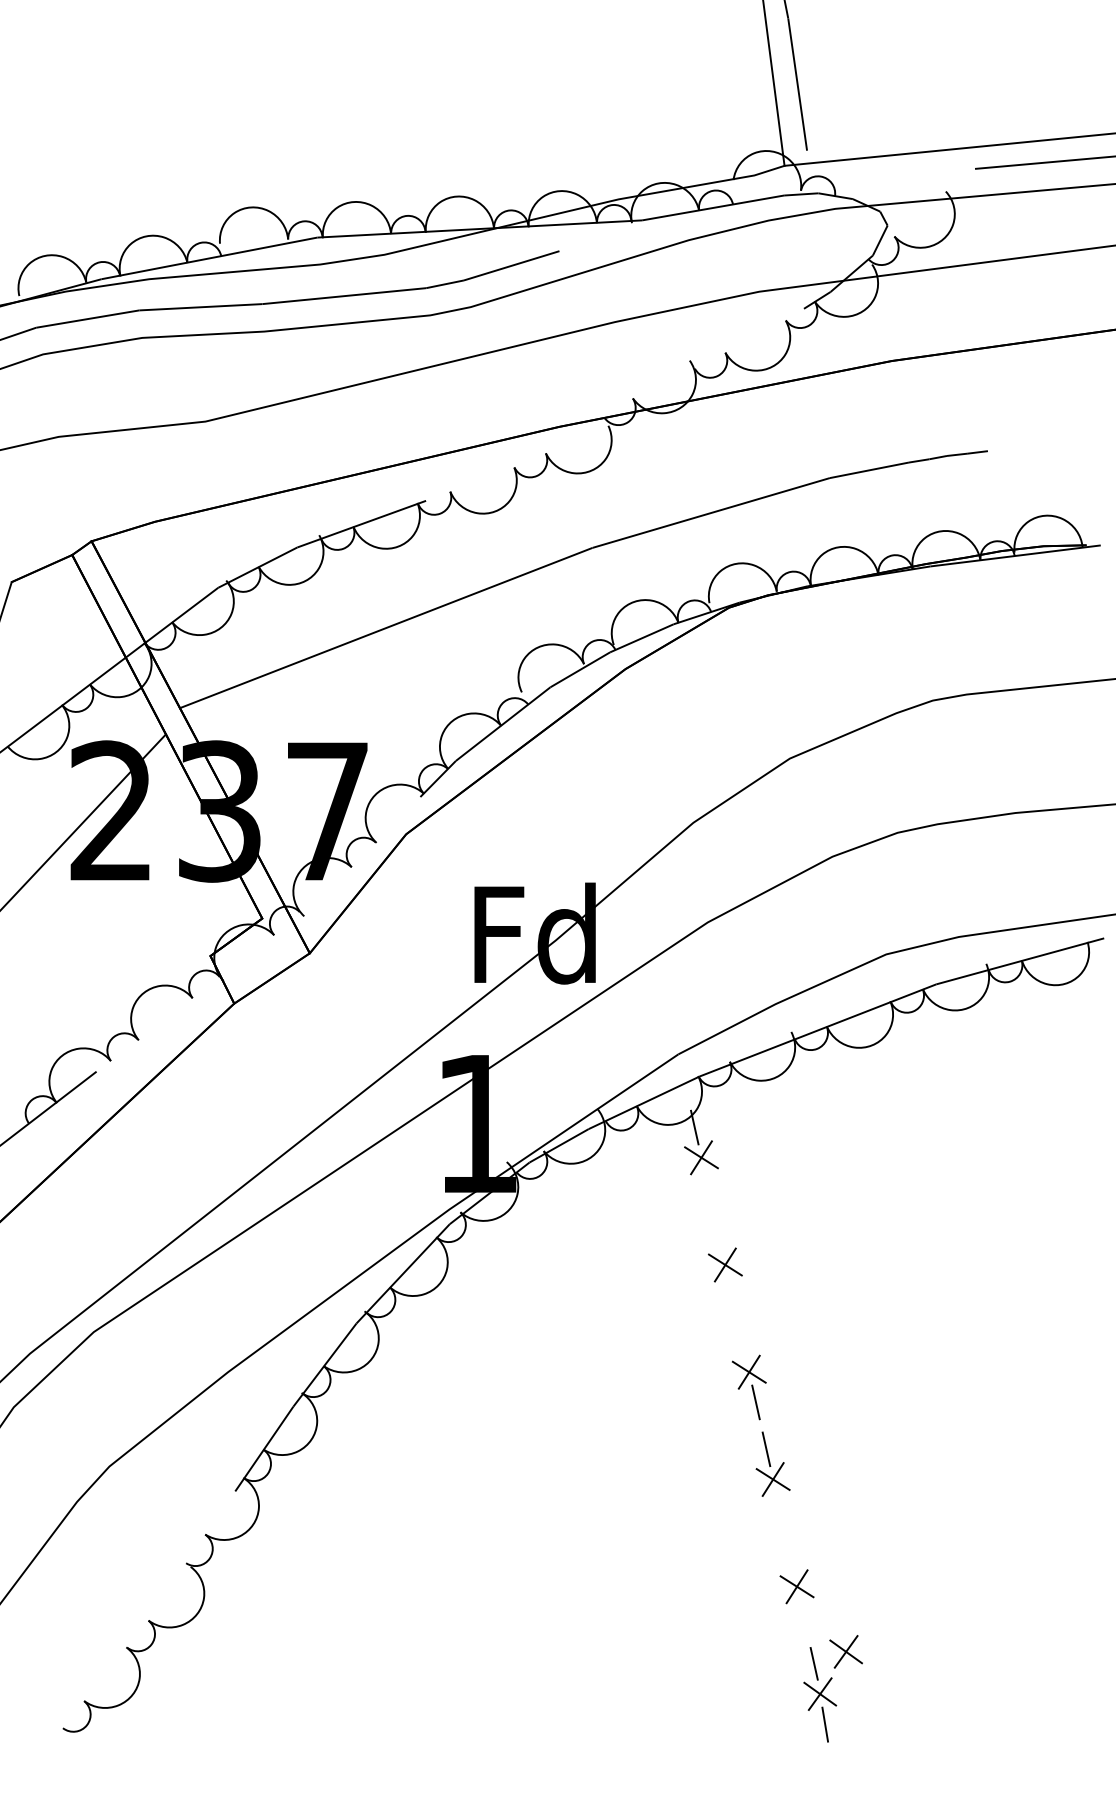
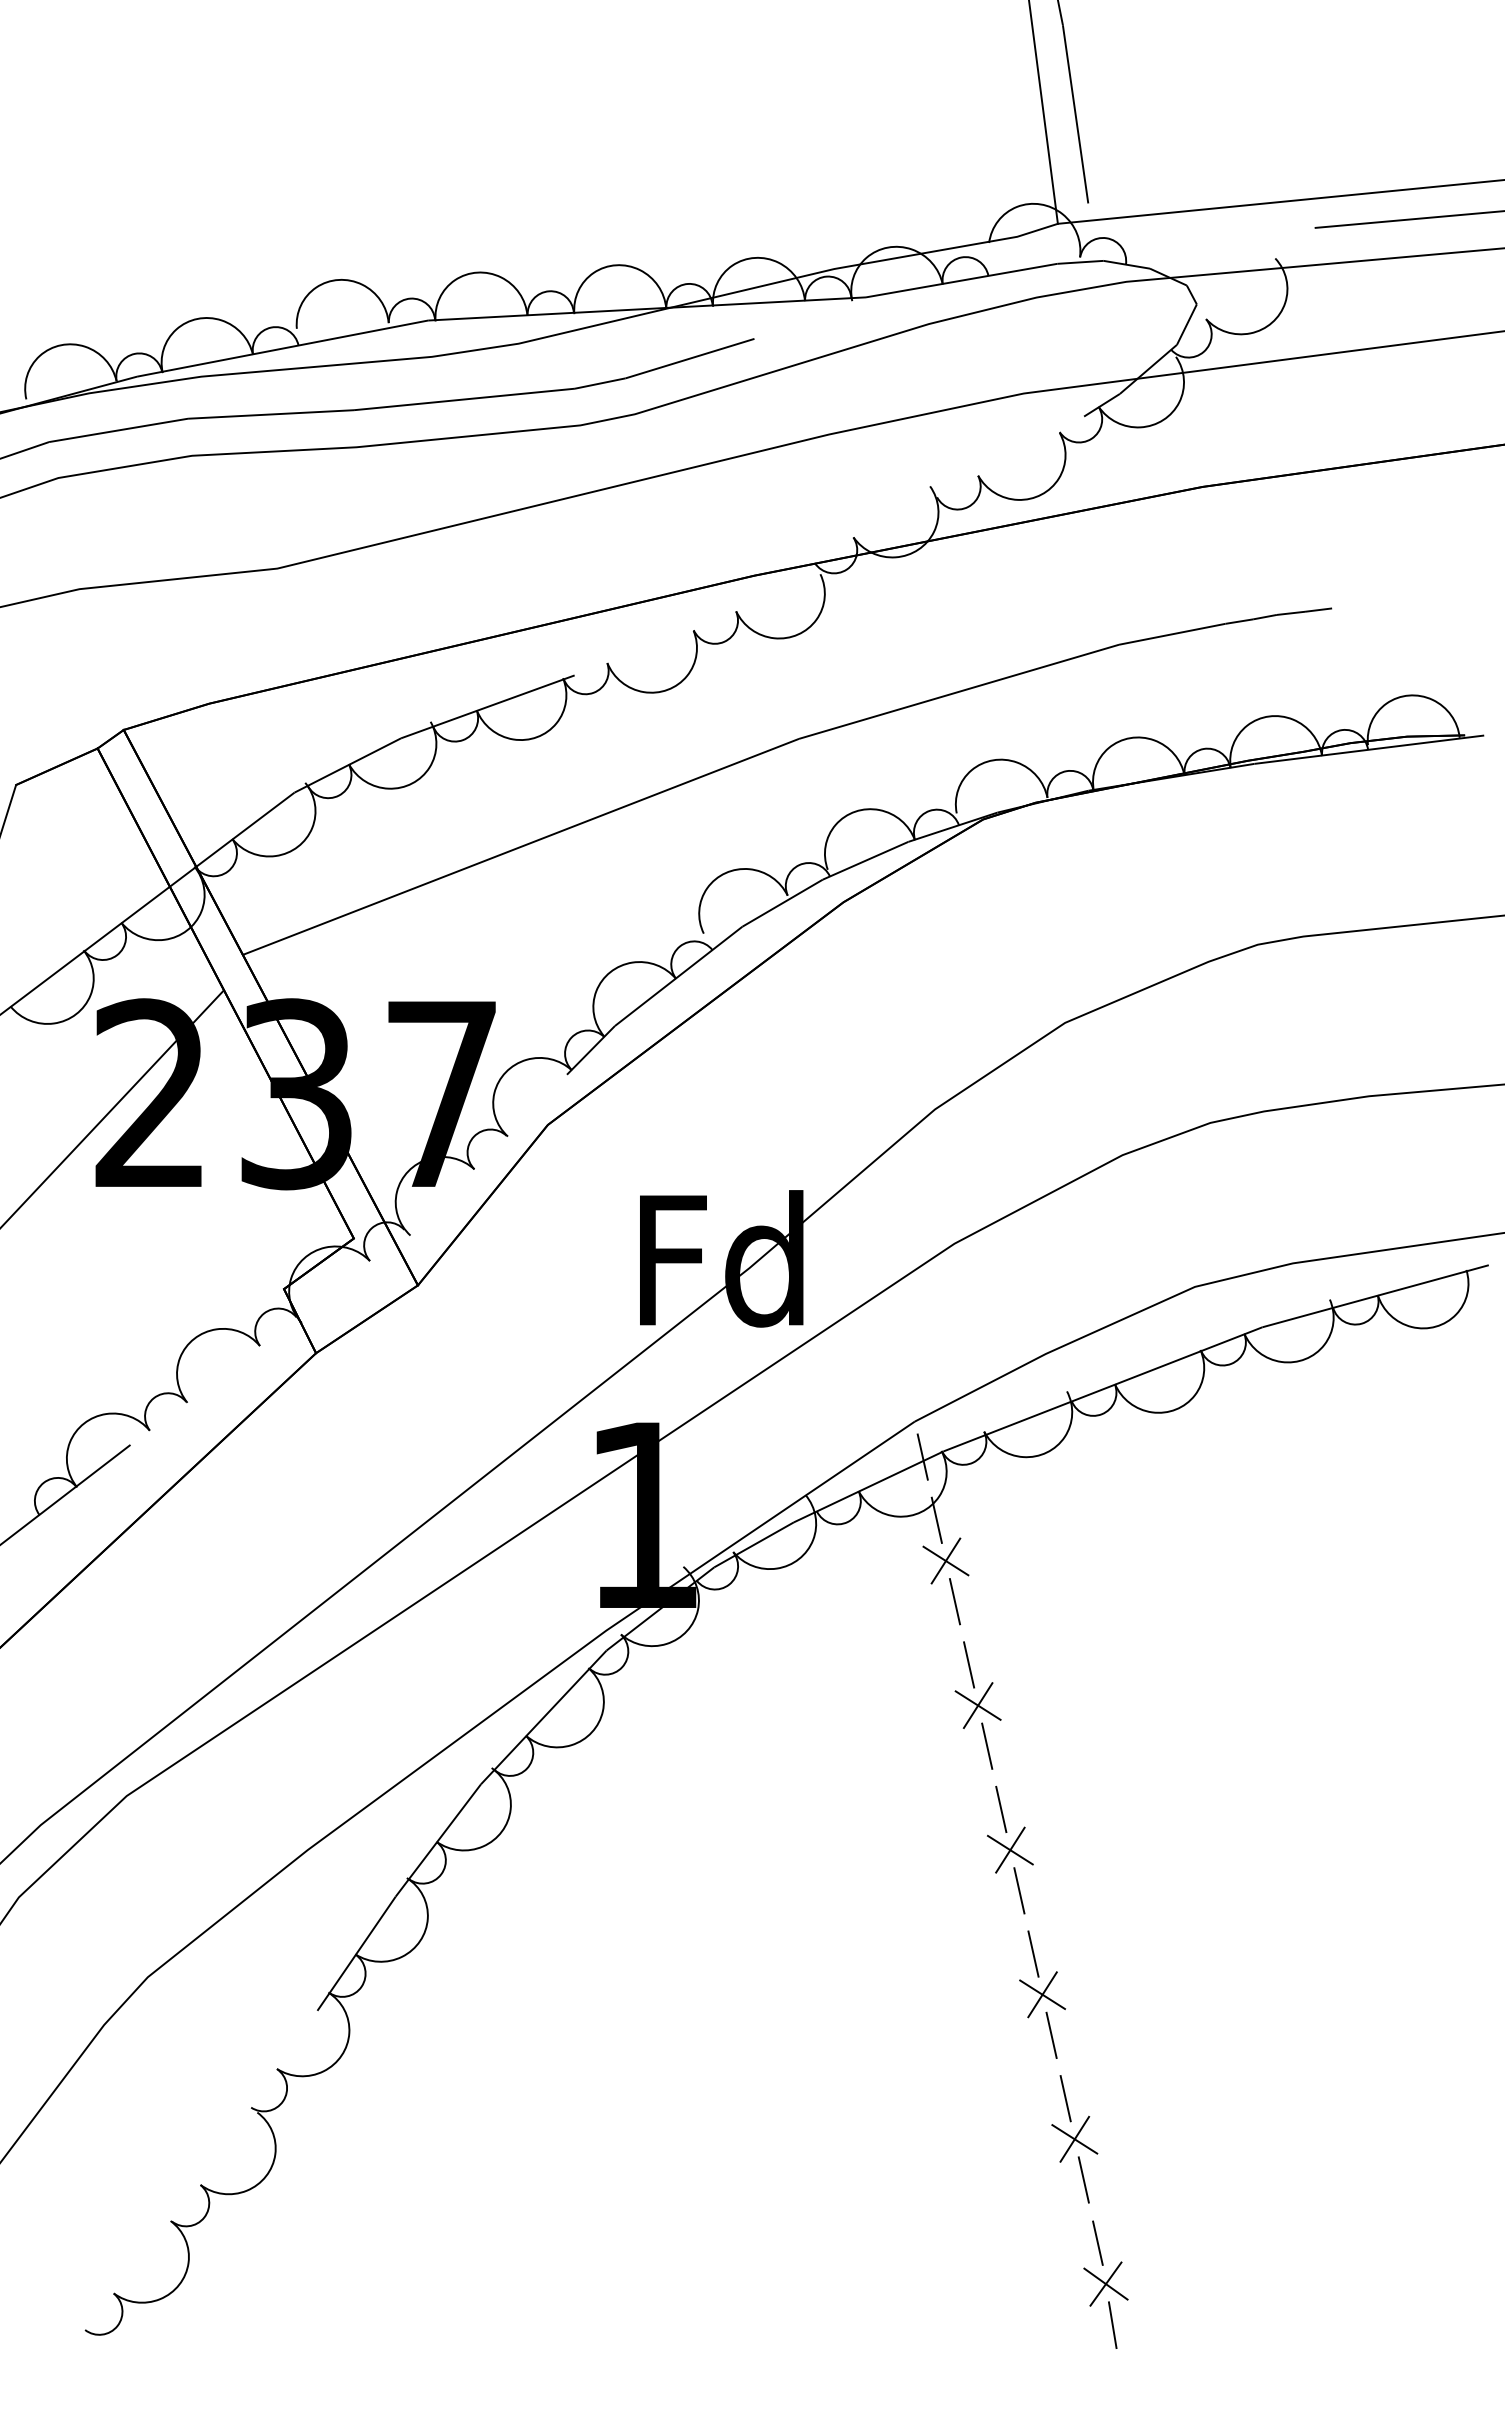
line: (684, 1080) -> (922, 1456), added
line: (707, 1187) -> (954, 1601), added
line: (718, 1234) -> (969, 1664), added
line: (732, 1294) -> (987, 1745), added
line: (742, 1342) -> (1001, 1809), added
line: (779, 1509) -> (1051, 2034), added
line: (790, 1556) -> (1065, 2098), added
line: (803, 1616) -> (1083, 2179), added
part: (845, 1651) -> (1140, 2226), removed

